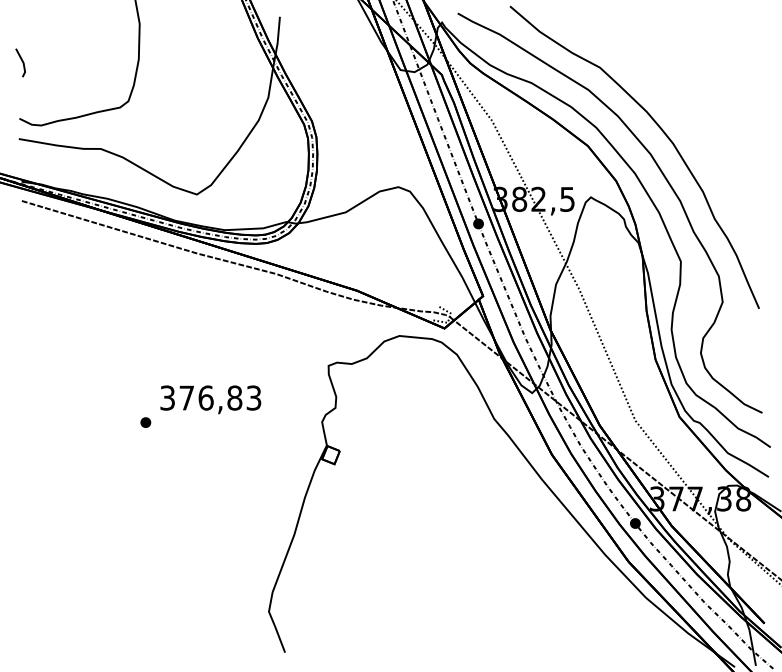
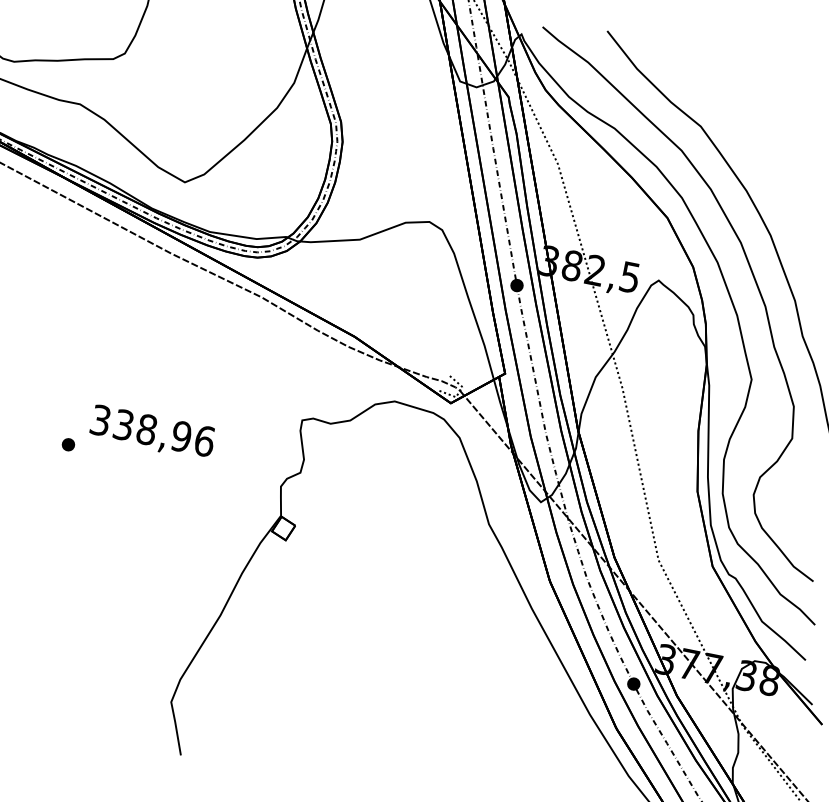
text: (220, 397) -> (164, 432), 376,83 -> 338,96

